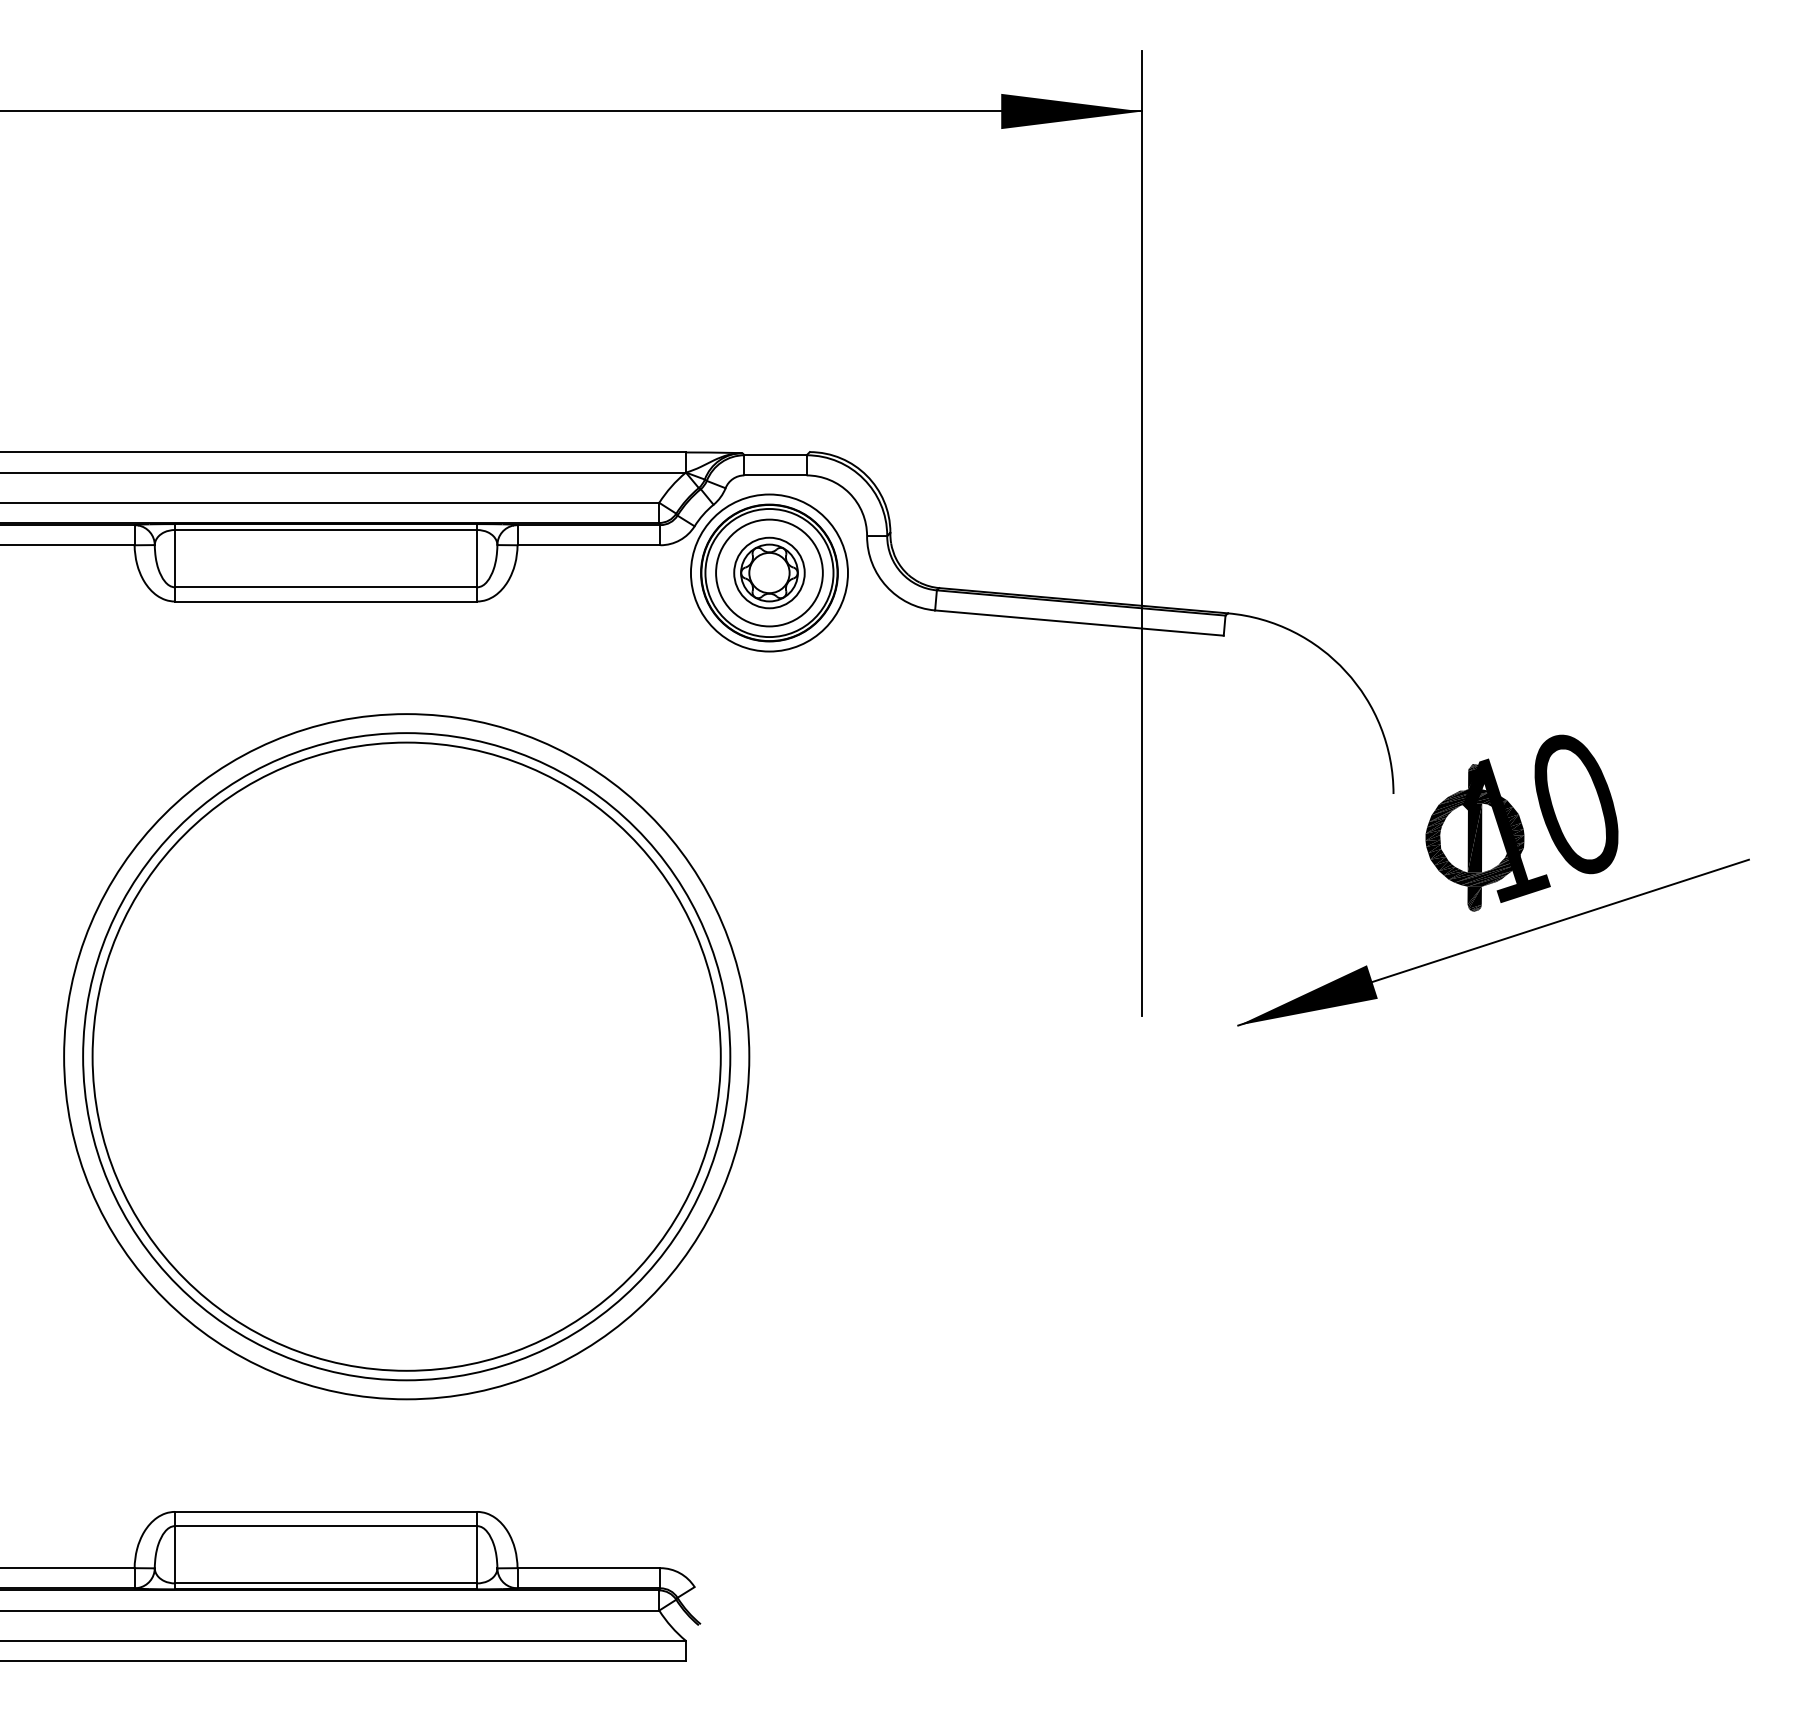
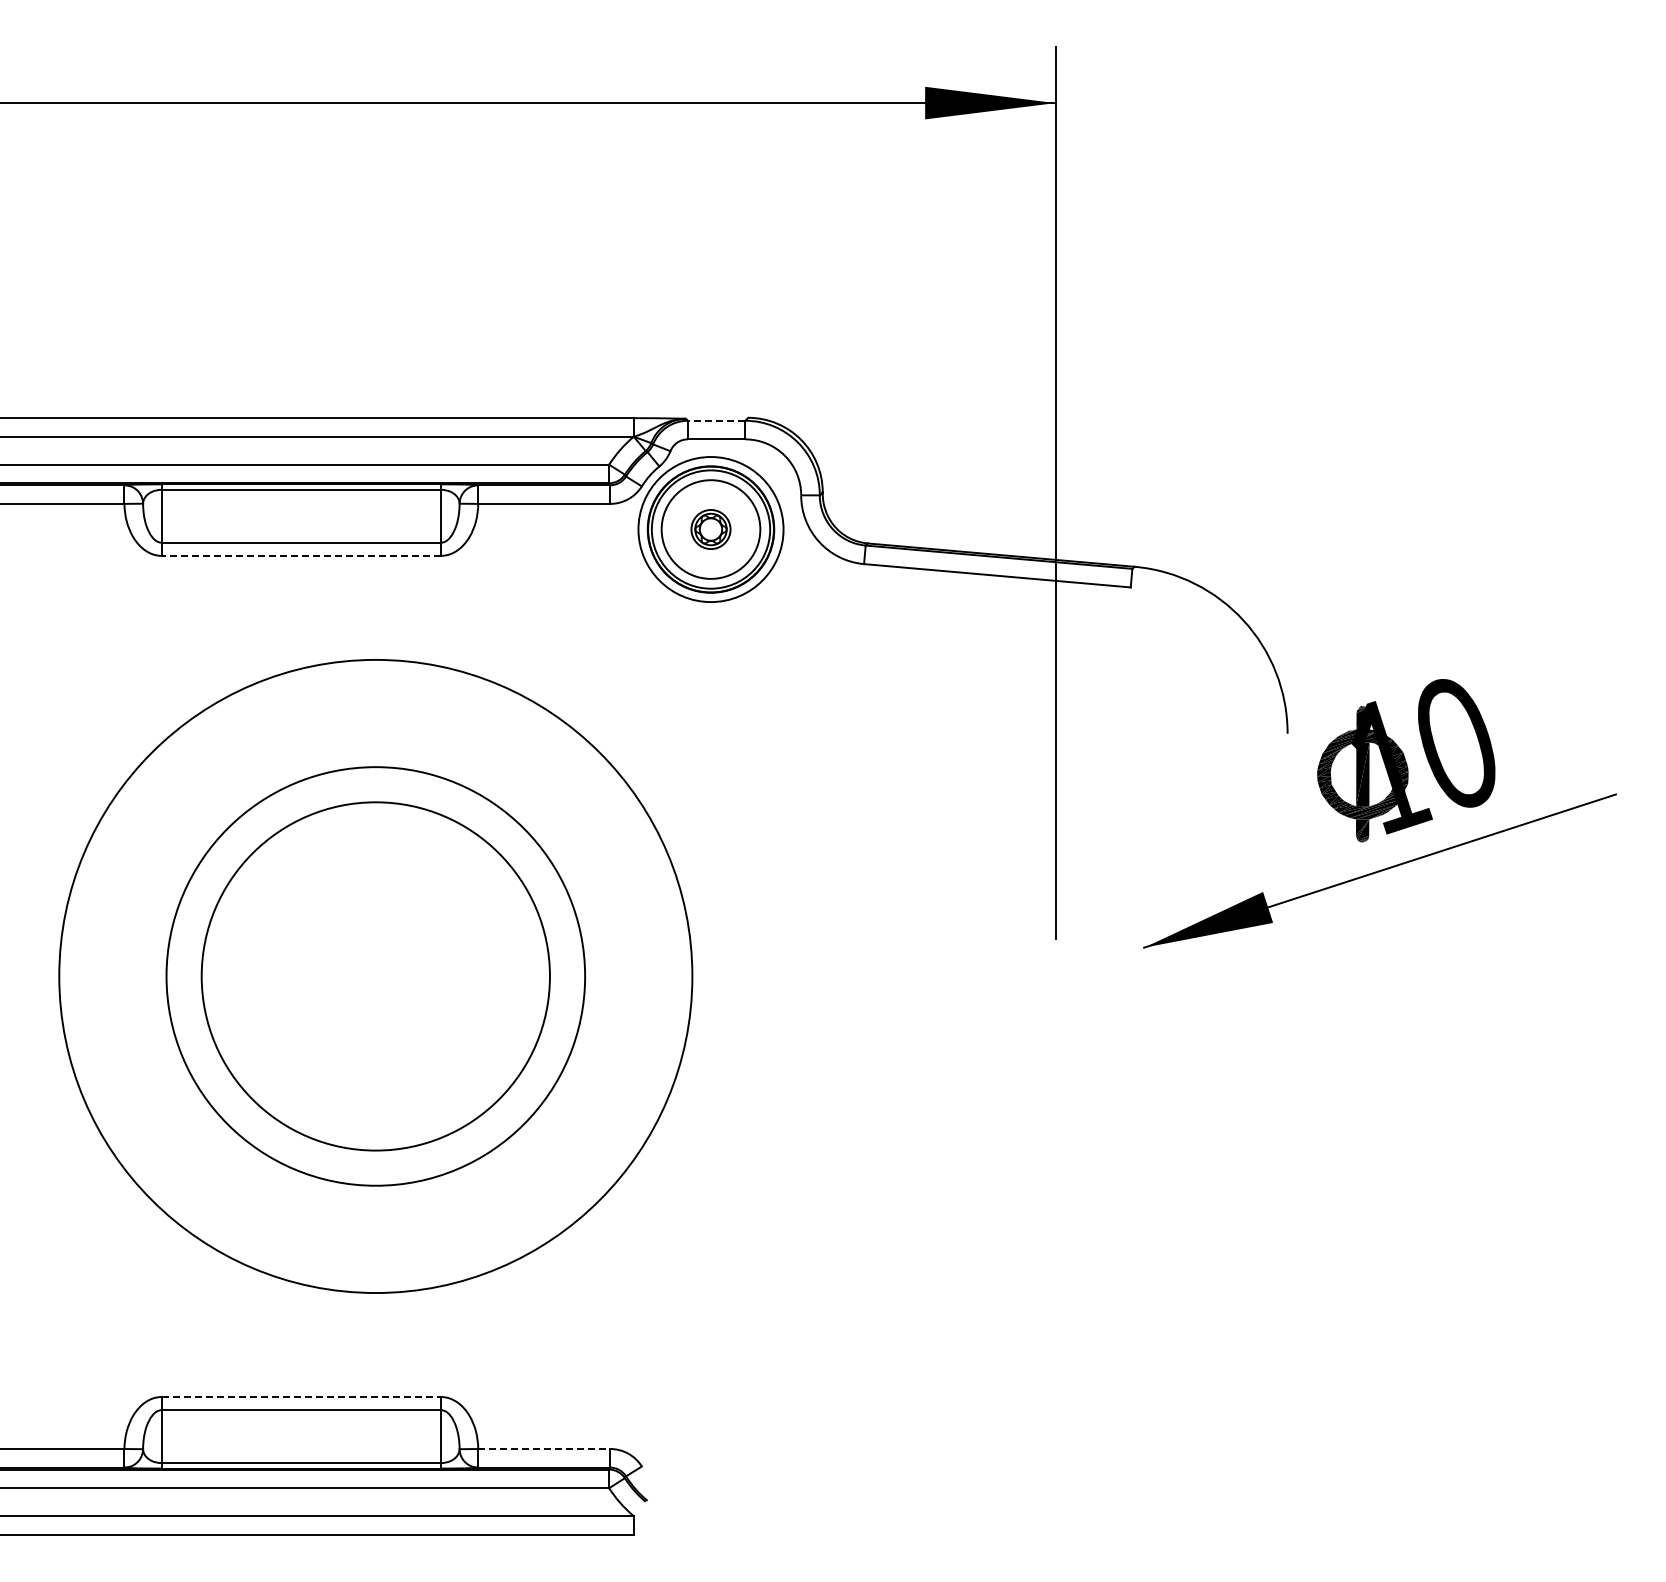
line: (775, 455) -> (716, 420), solid -> dashed
part: (768, 572) -> (710, 529), size x0.6
line: (326, 601) -> (301, 555), solid -> dashed
circle: (406, 1056) -> (375, 976), size x0.6
circle: (406, 1056) -> (375, 976), size x0.7
line: (326, 1512) -> (301, 1397), solid -> dashed
line: (589, 1568) -> (544, 1449), solid -> dashed

